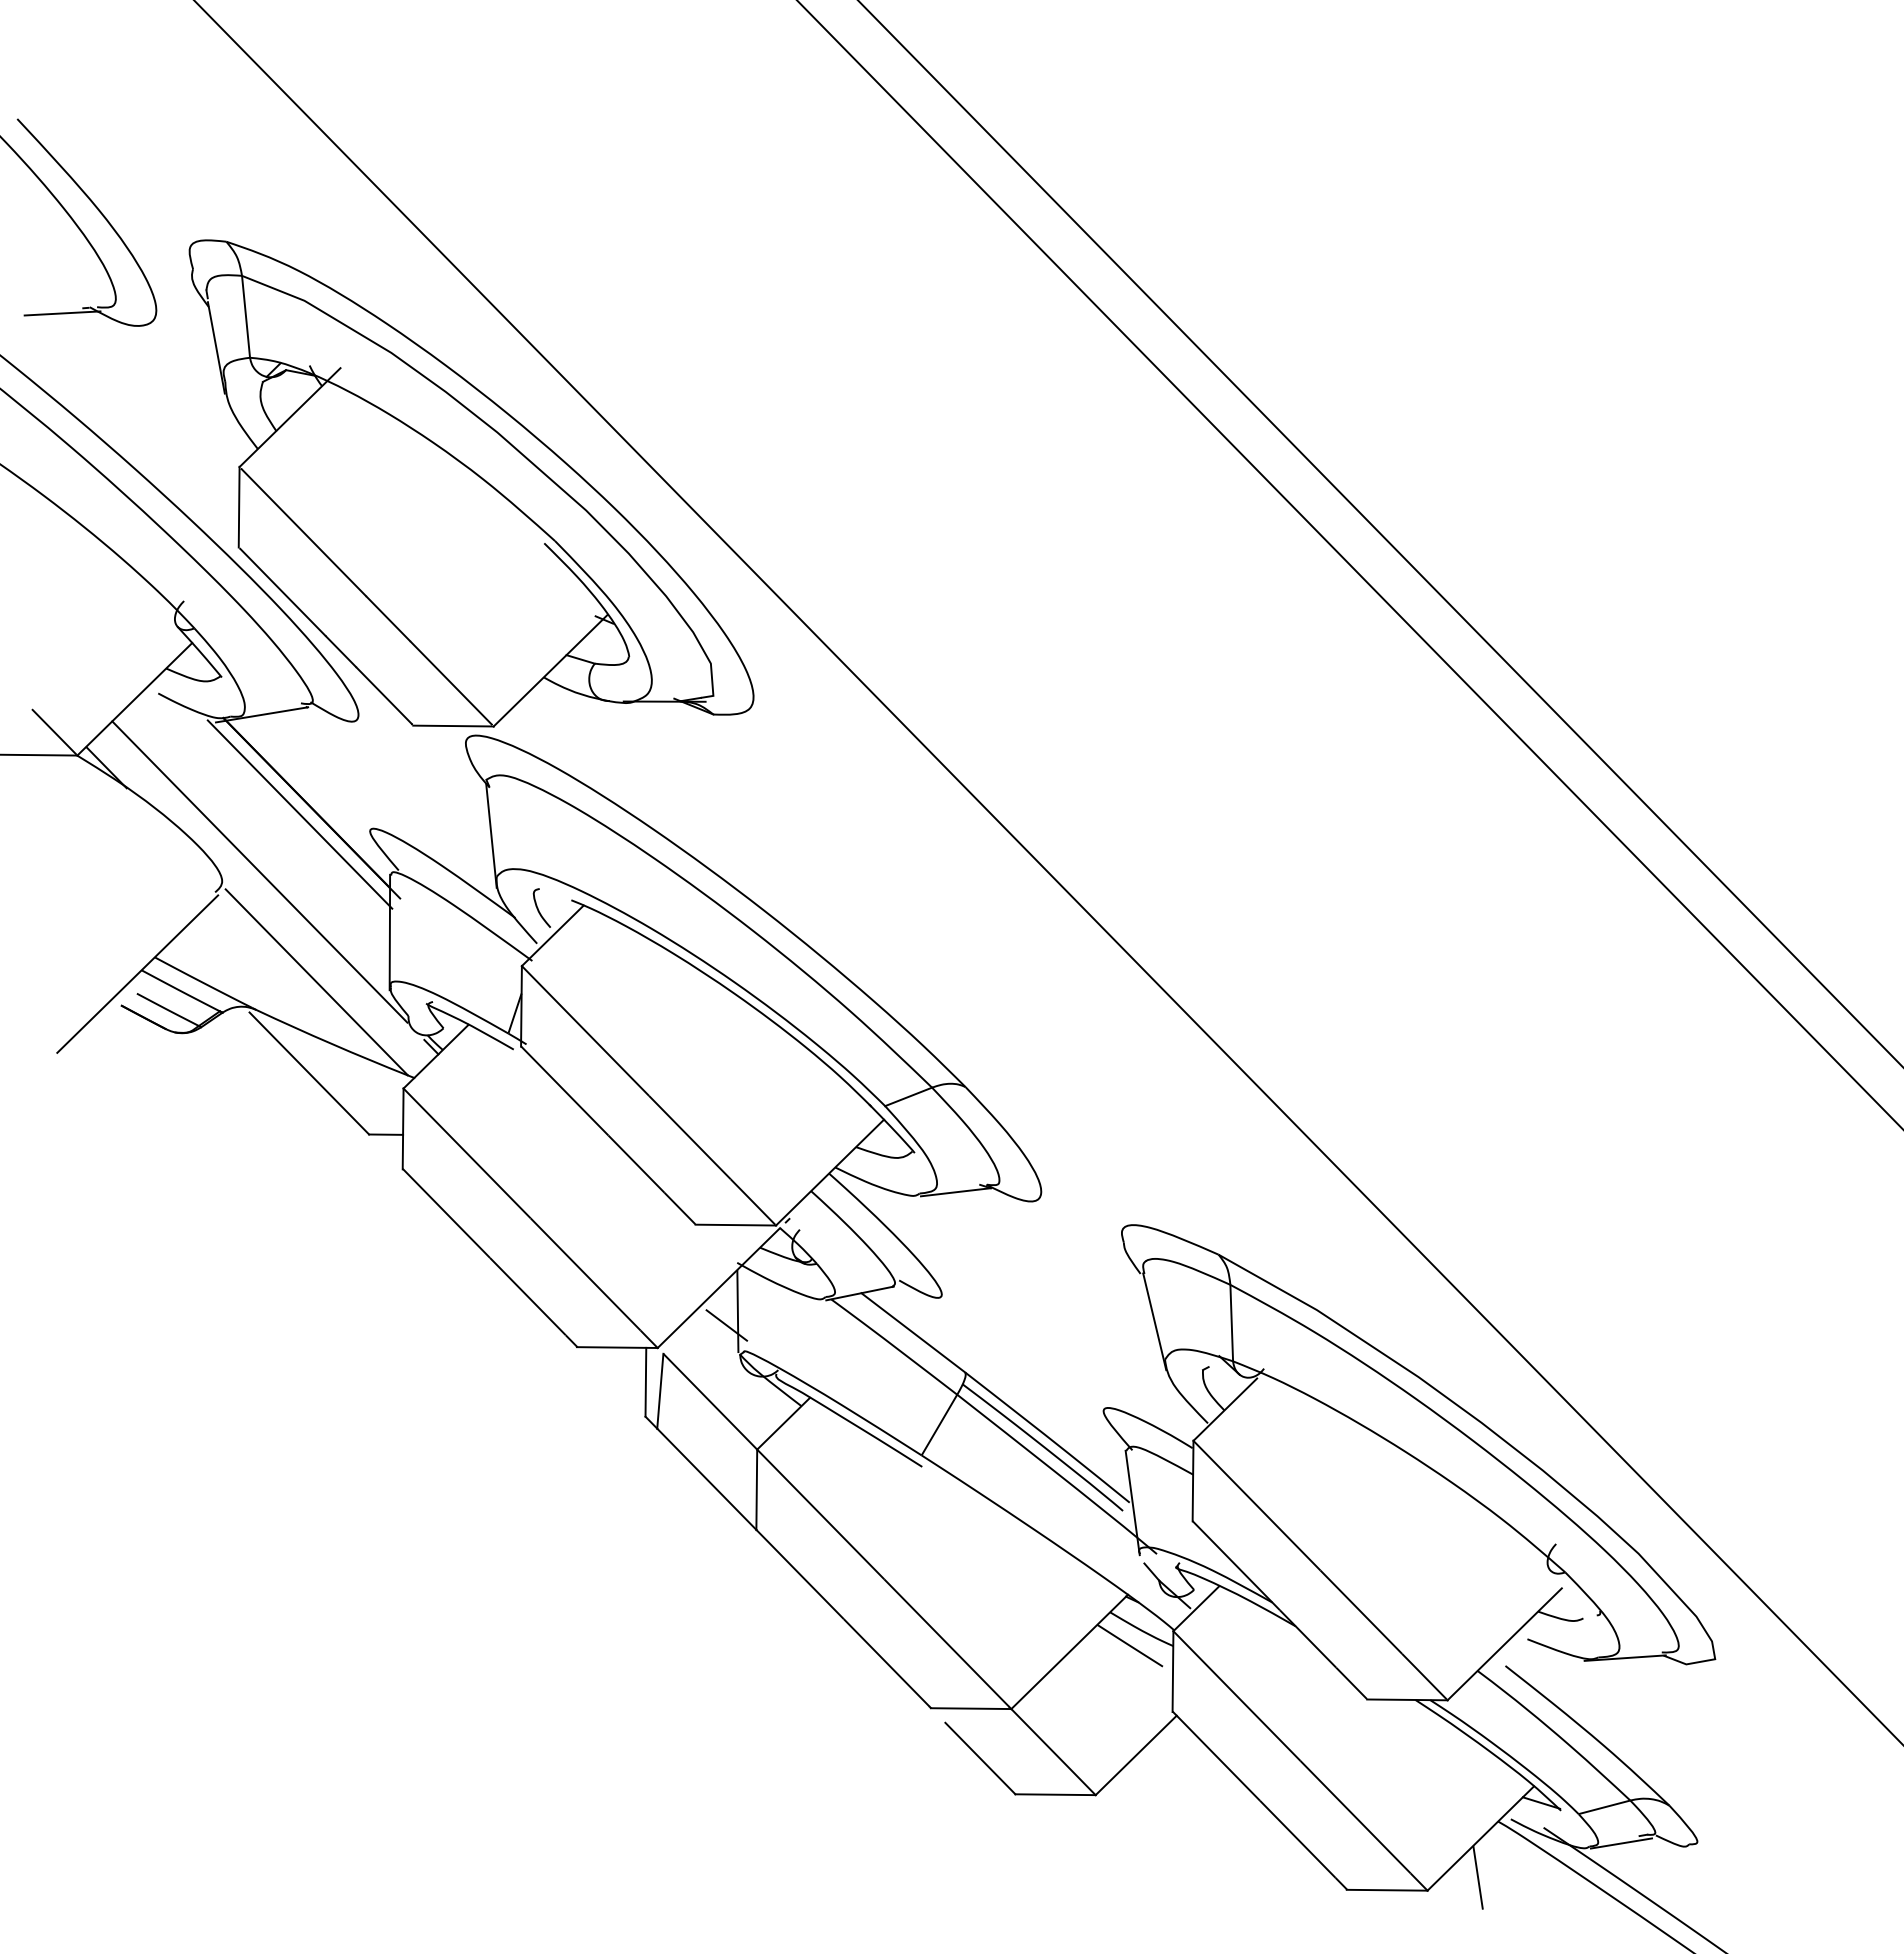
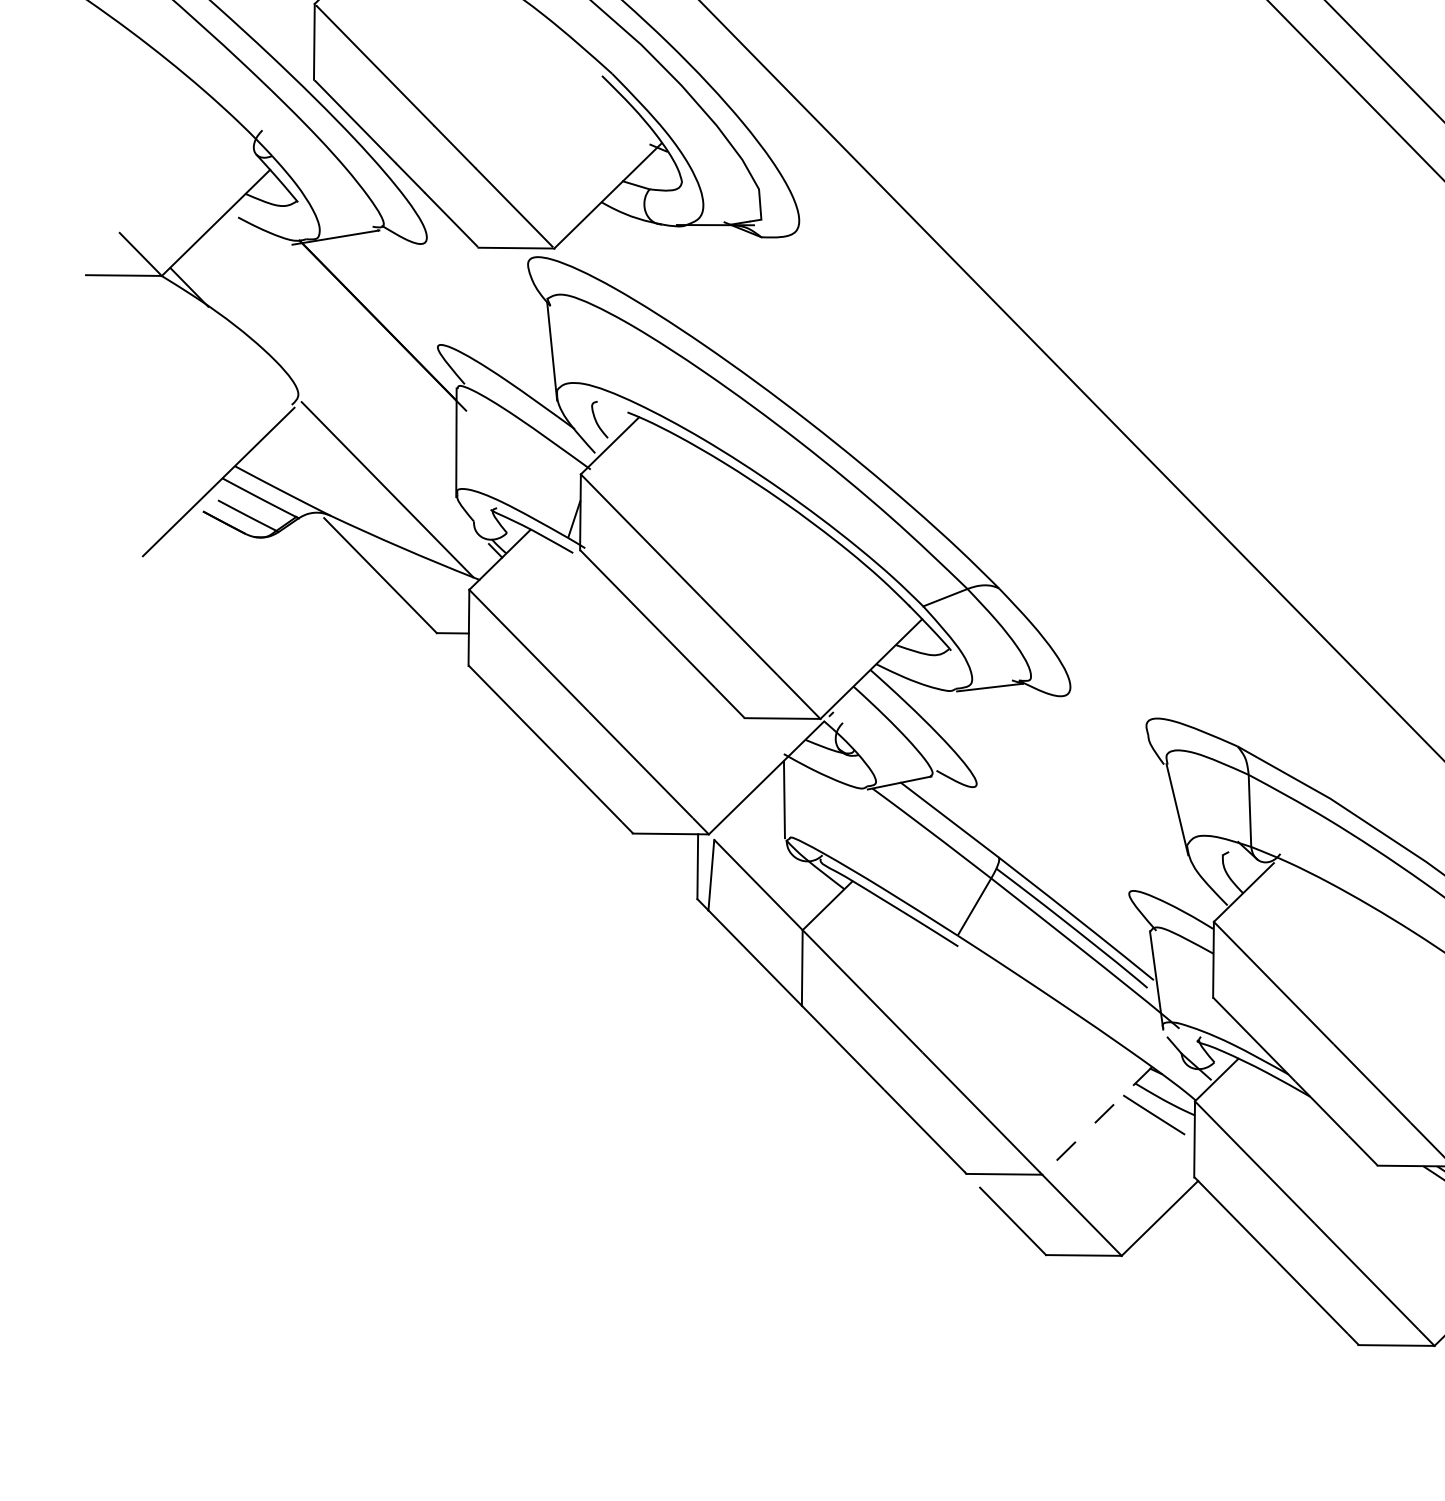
line: (299, 814) -> (371, 331), removed
line: (259, 871) -> (333, 385), removed
line: (726, 1325) -> (773, 813), removed
line: (1069, 1651) -> (1097, 1120), solid -> dashed

